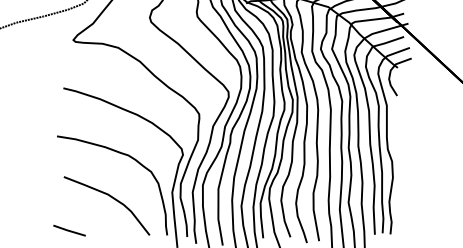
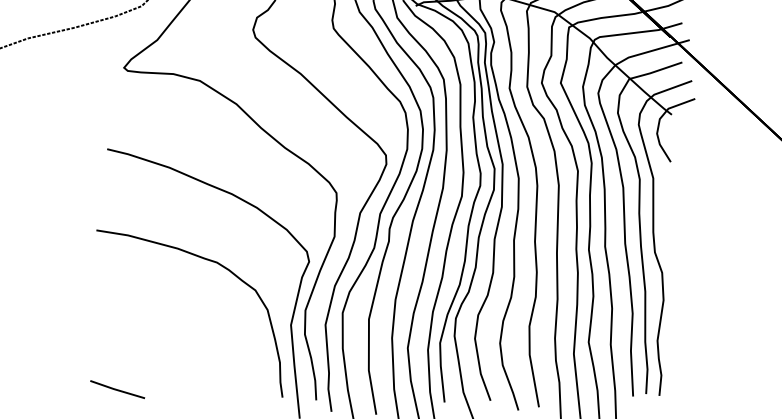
curve: (110, 197) -> (186, 333), removed

